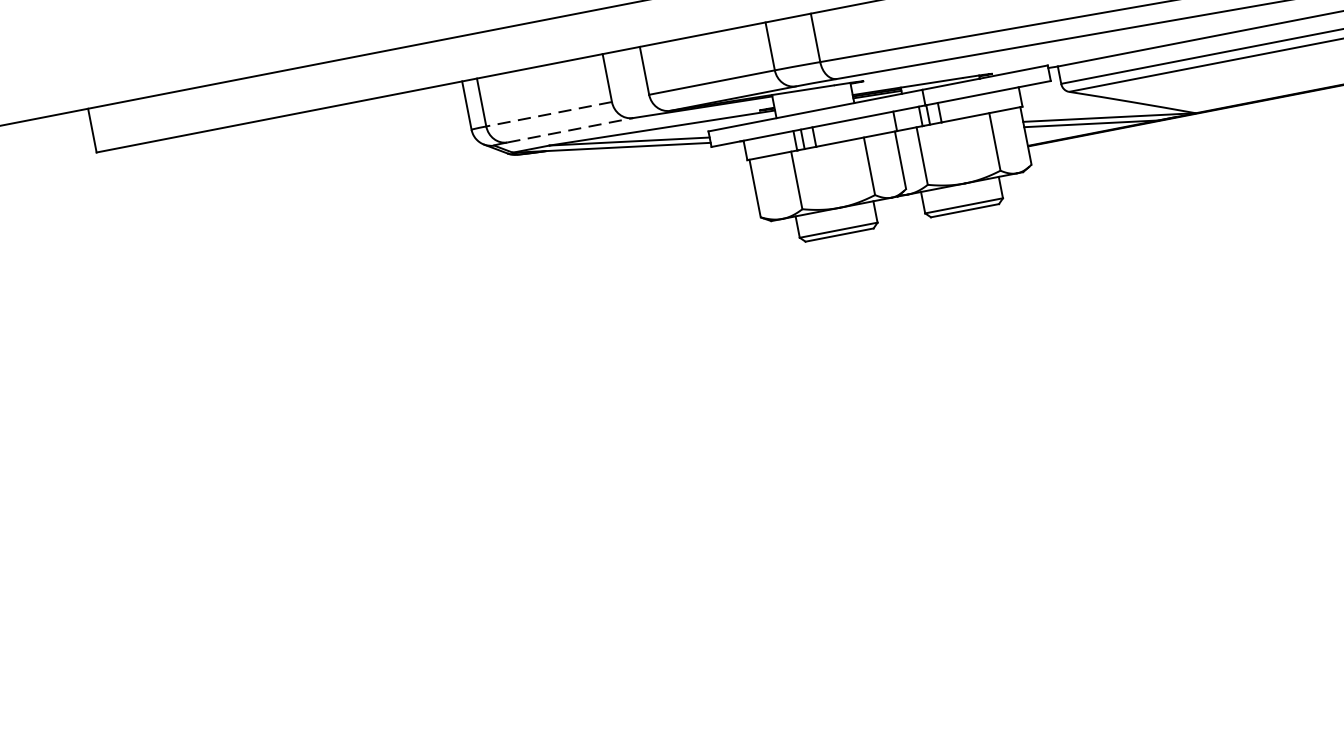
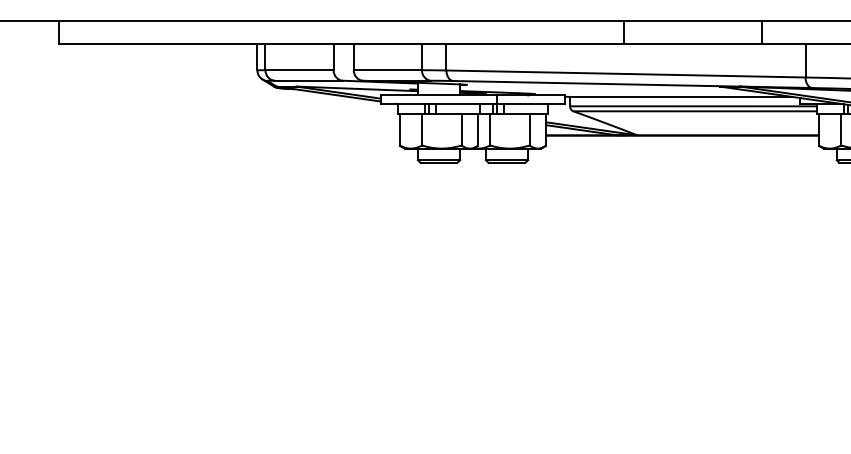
line: (549, 114) -> (299, 70), dashed -> solid
line: (571, 129) -> (309, 80), dashed -> solid

